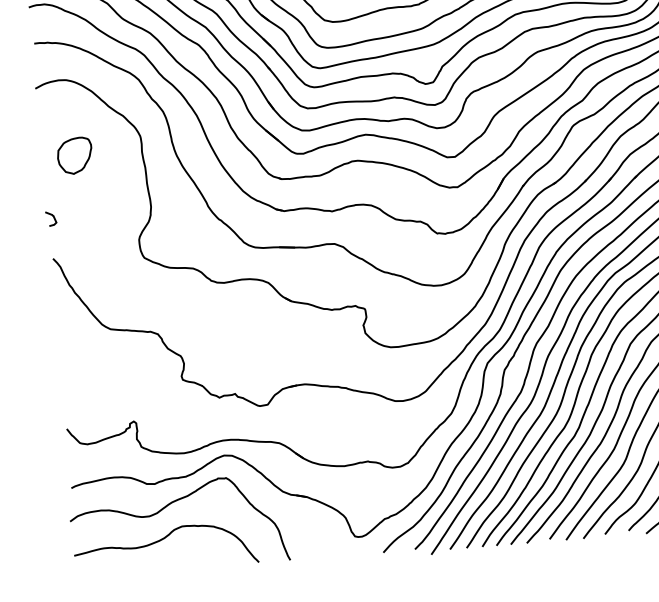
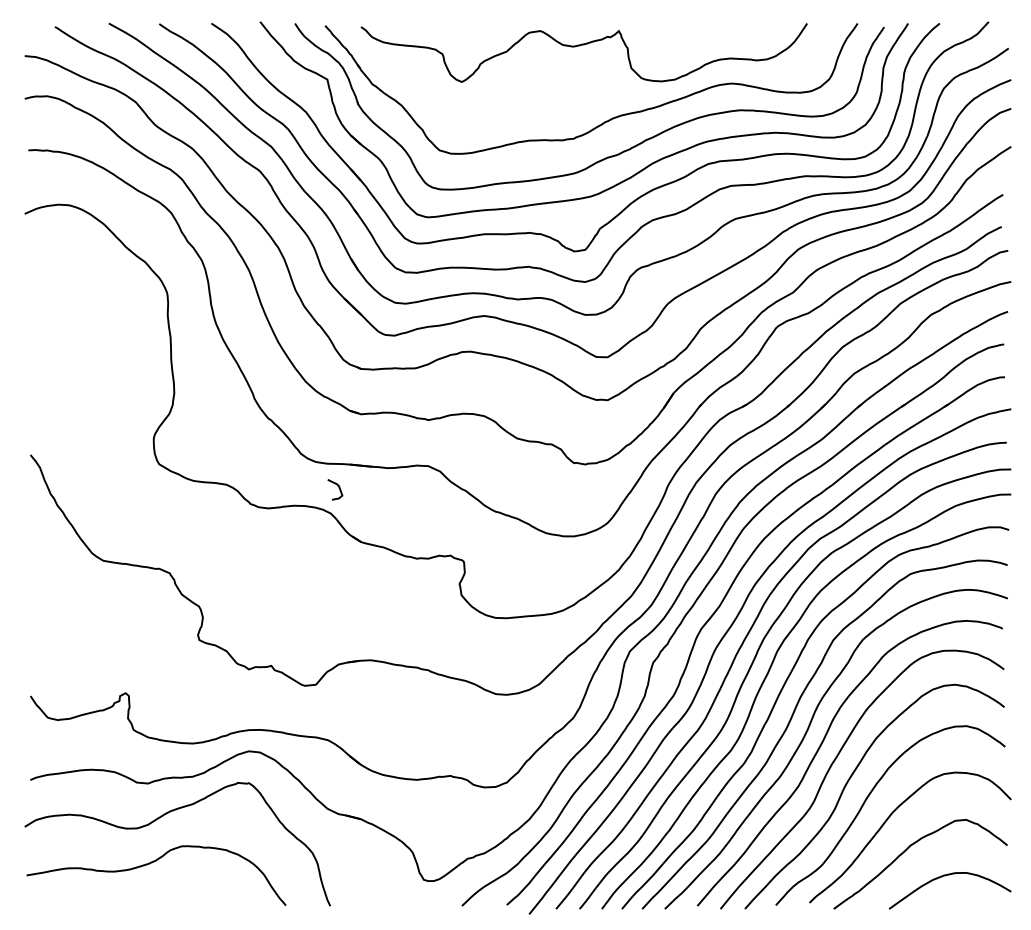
part: (74, 155) -> (72, 312), removed
curve: (53, 217) -> (338, 488), moved

